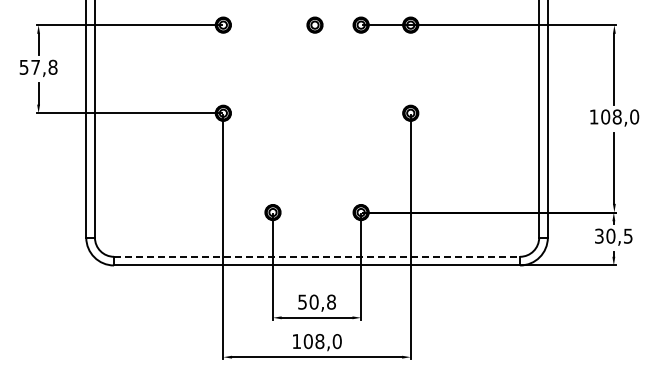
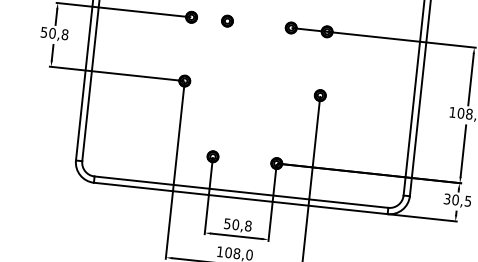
part: (314, 24) -> (227, 20), moved
text: (35, 66) -> (52, 32), 57,8 -> 50,8
line: (317, 256) -> (241, 191), dashed -> solid

